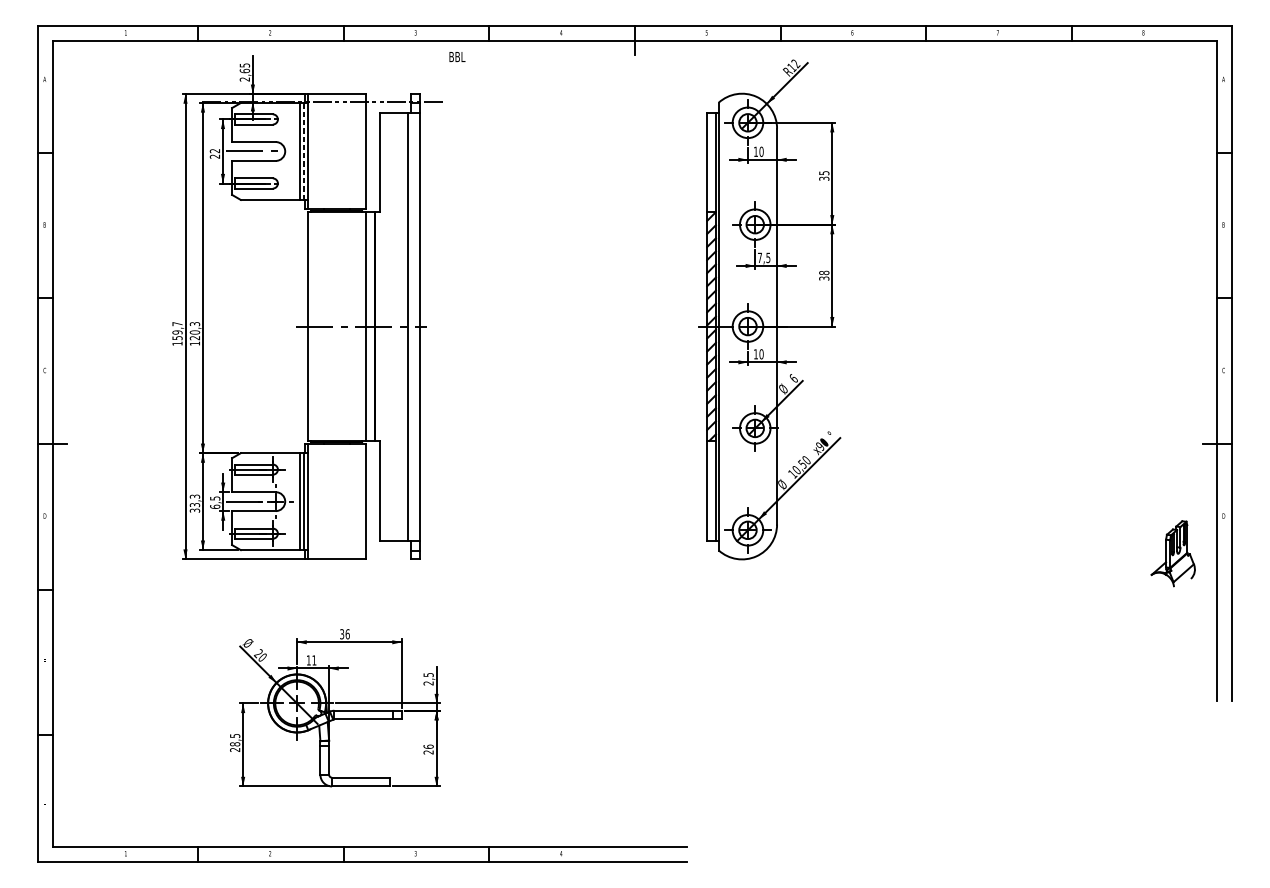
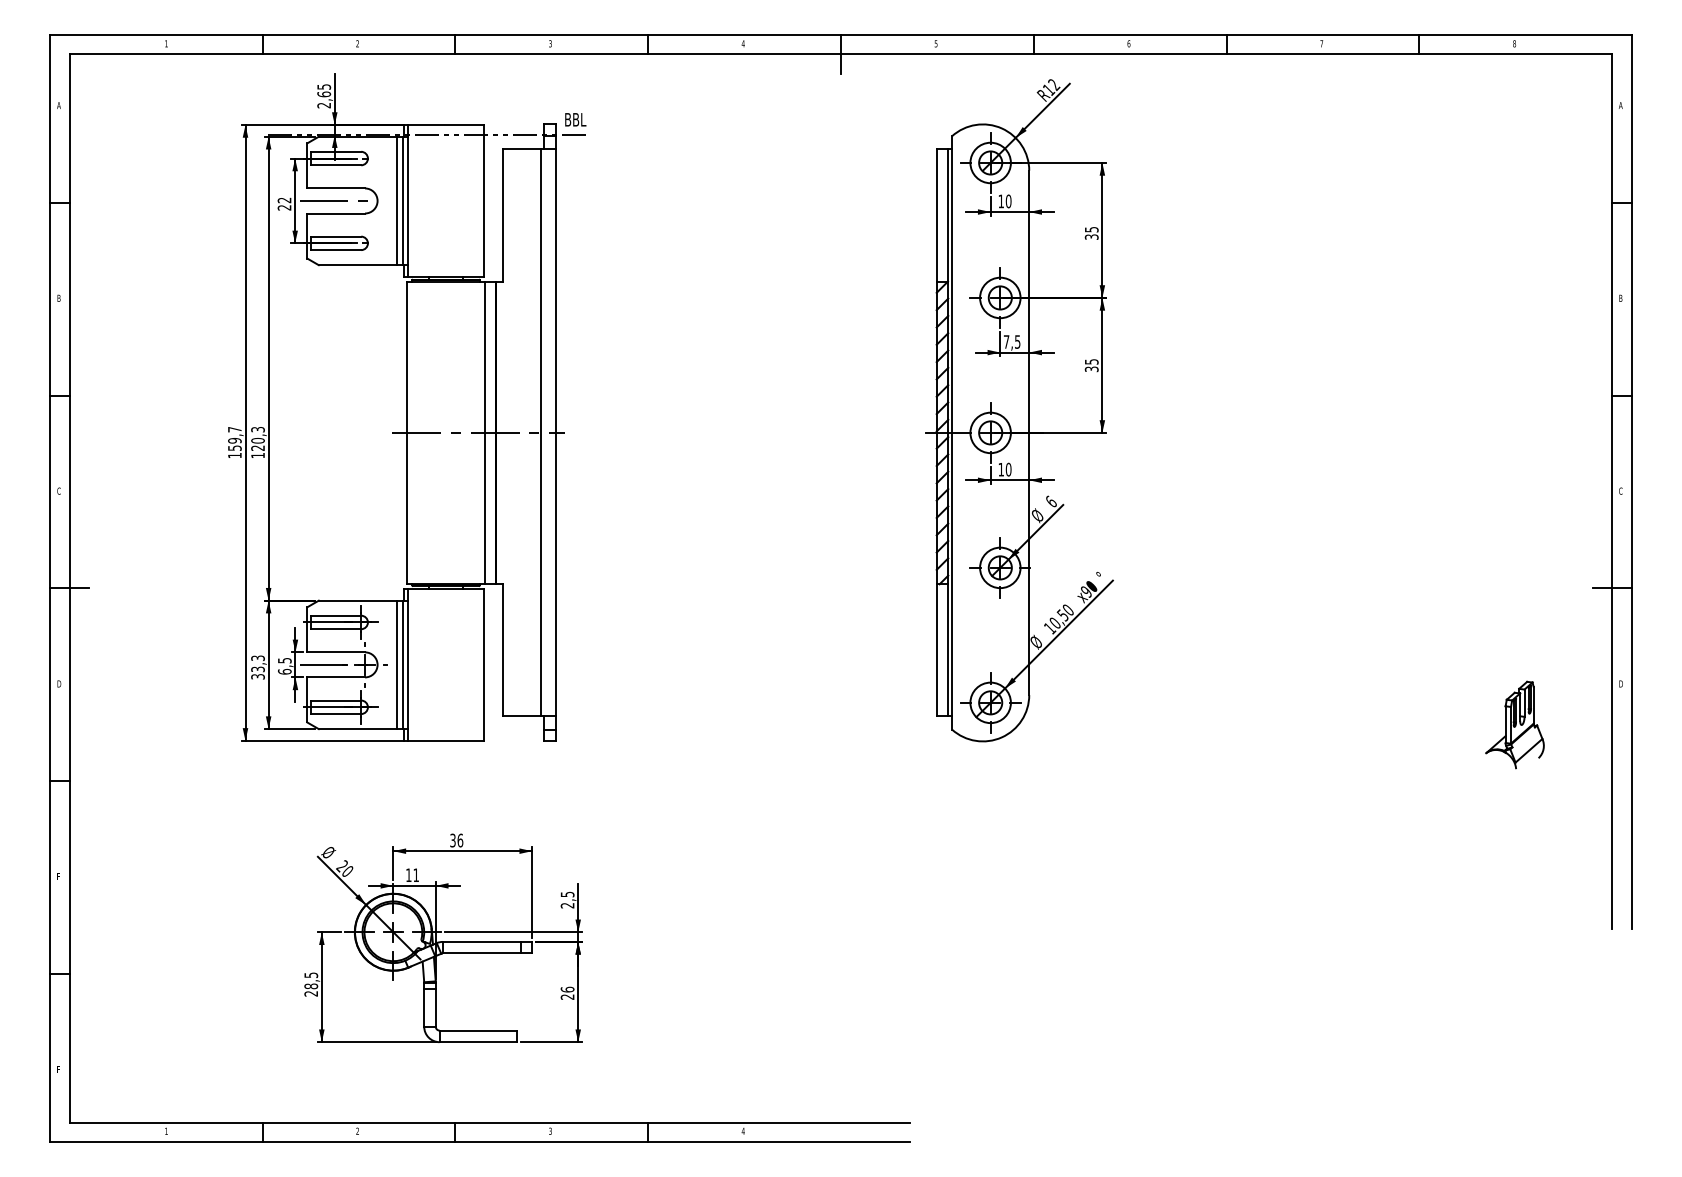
text: (457, 56) -> (575, 119), moved
line: (304, 151) -> (402, 200), dashed -> solid
text: (824, 272) -> (1091, 361), 38 -> 35
part: (1172, 553) -> (1514, 724), moved

